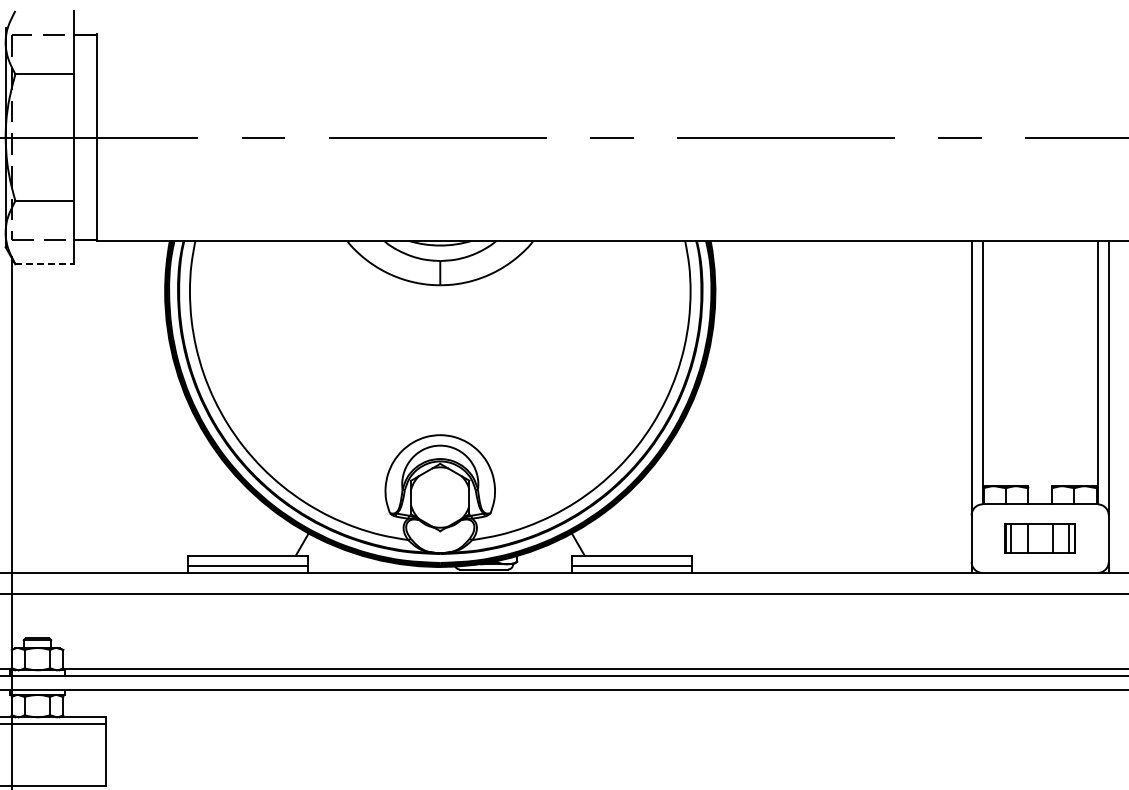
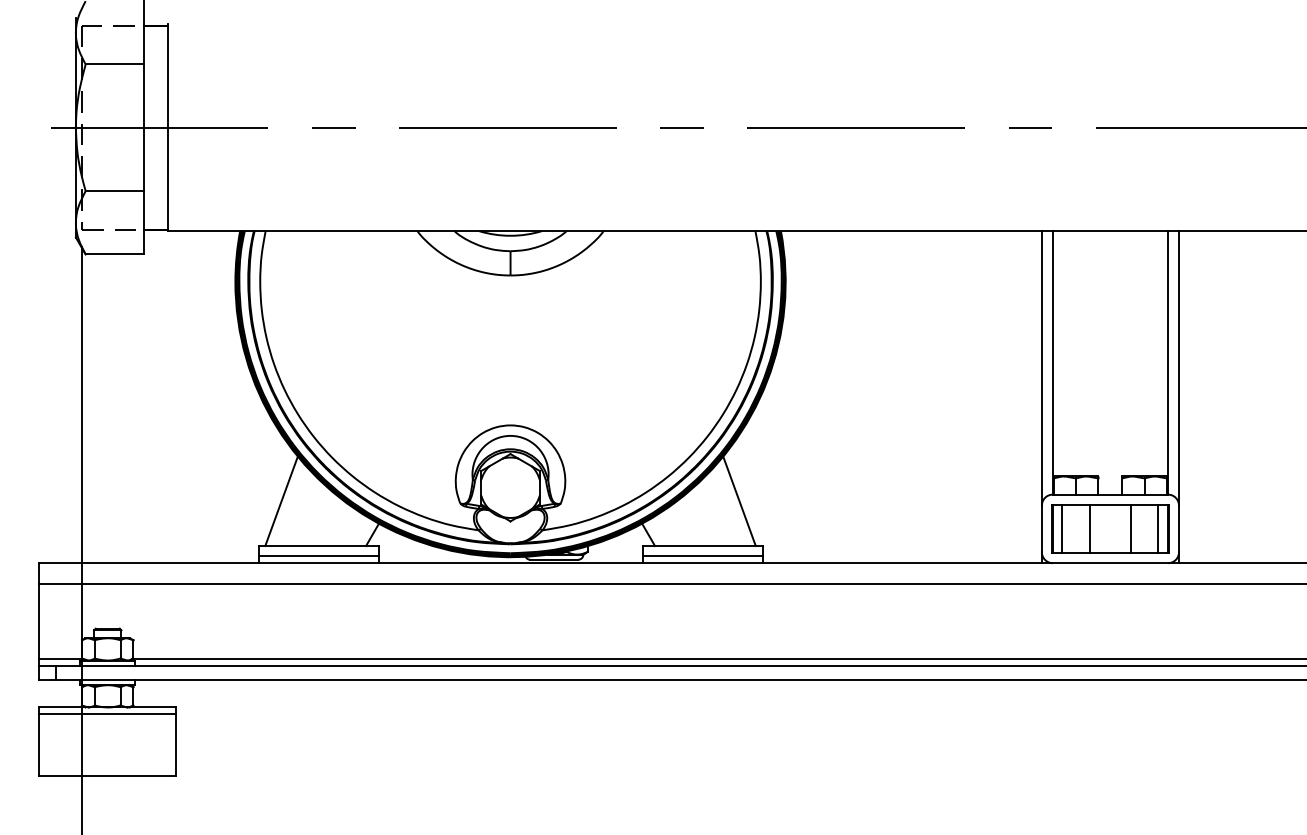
line: (45, 264) -> (115, 254), dashed -> solid
line: (211, 511) -> (281, 501), added
line: (669, 511) -> (739, 501), added
part: (1040, 538) -> (1110, 528), size x1.67

